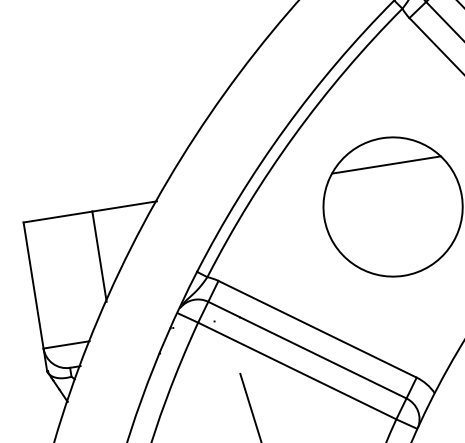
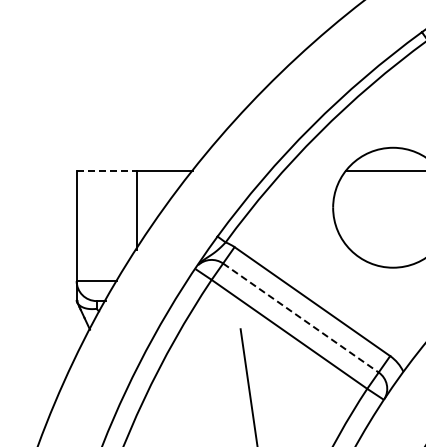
line: (57, 217) -> (106, 171), solid -> dashed
line: (306, 349) -> (300, 317), solid -> dashed

